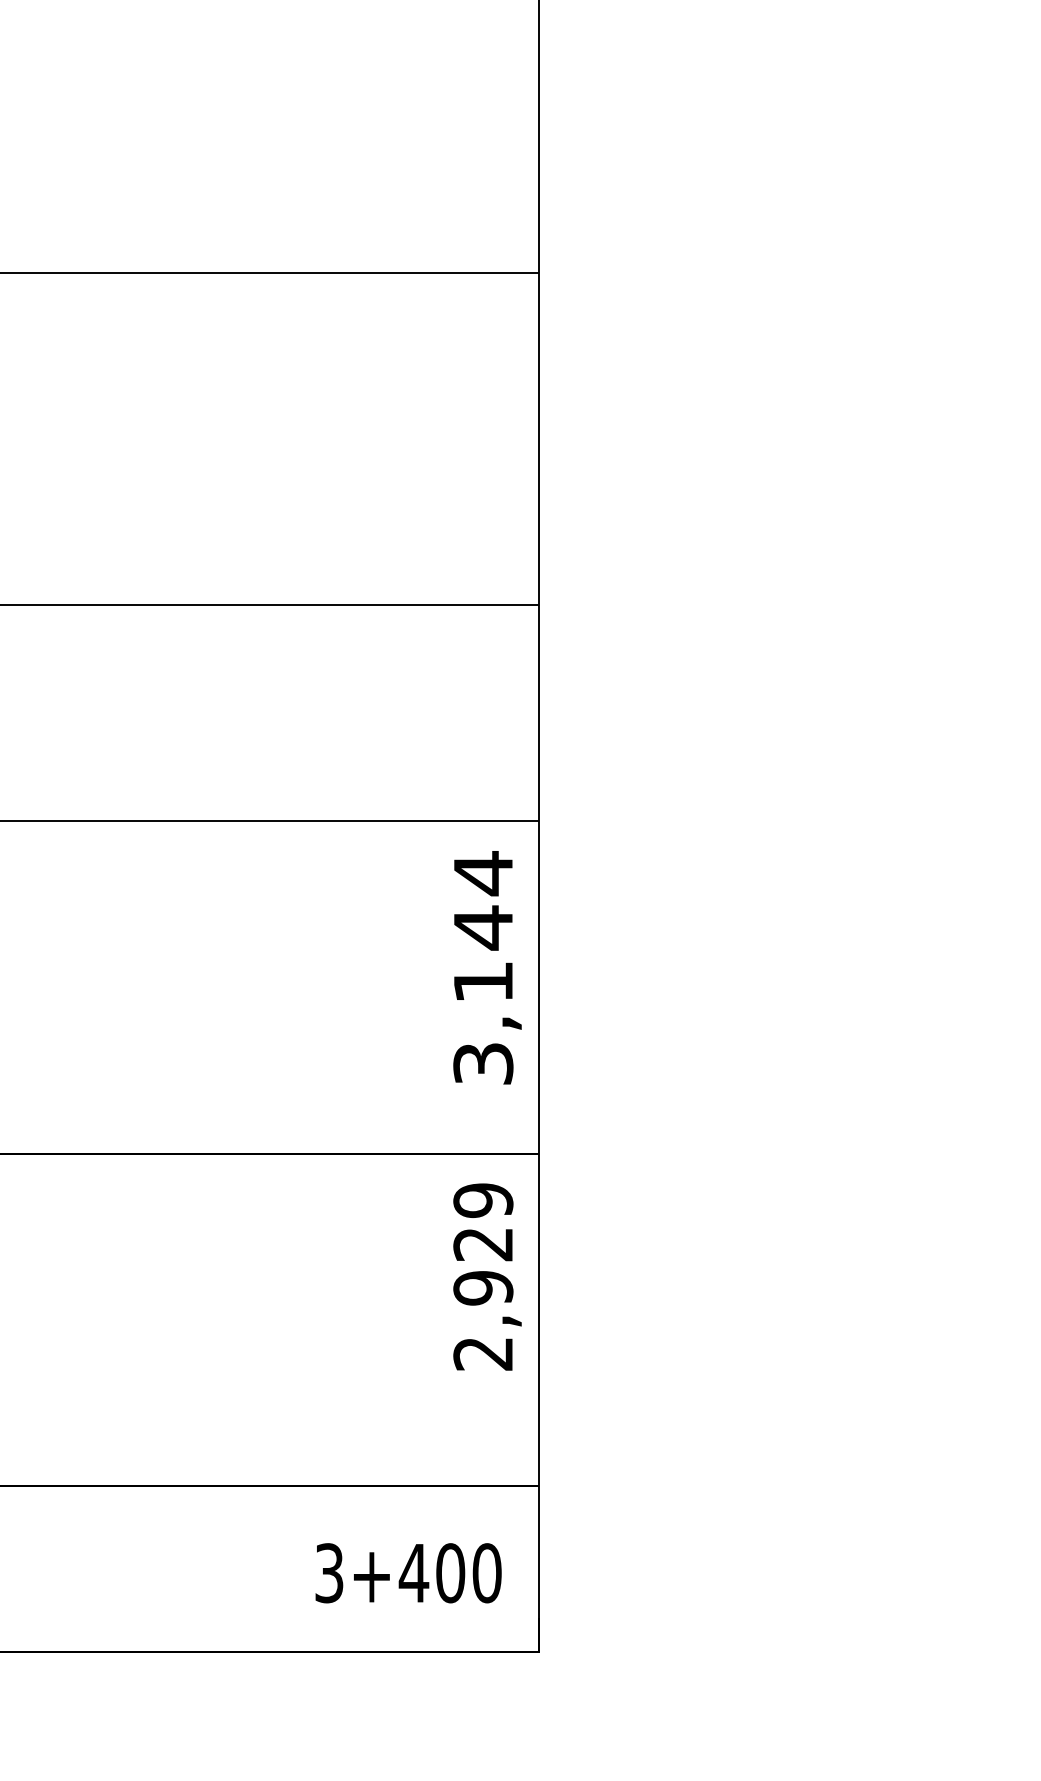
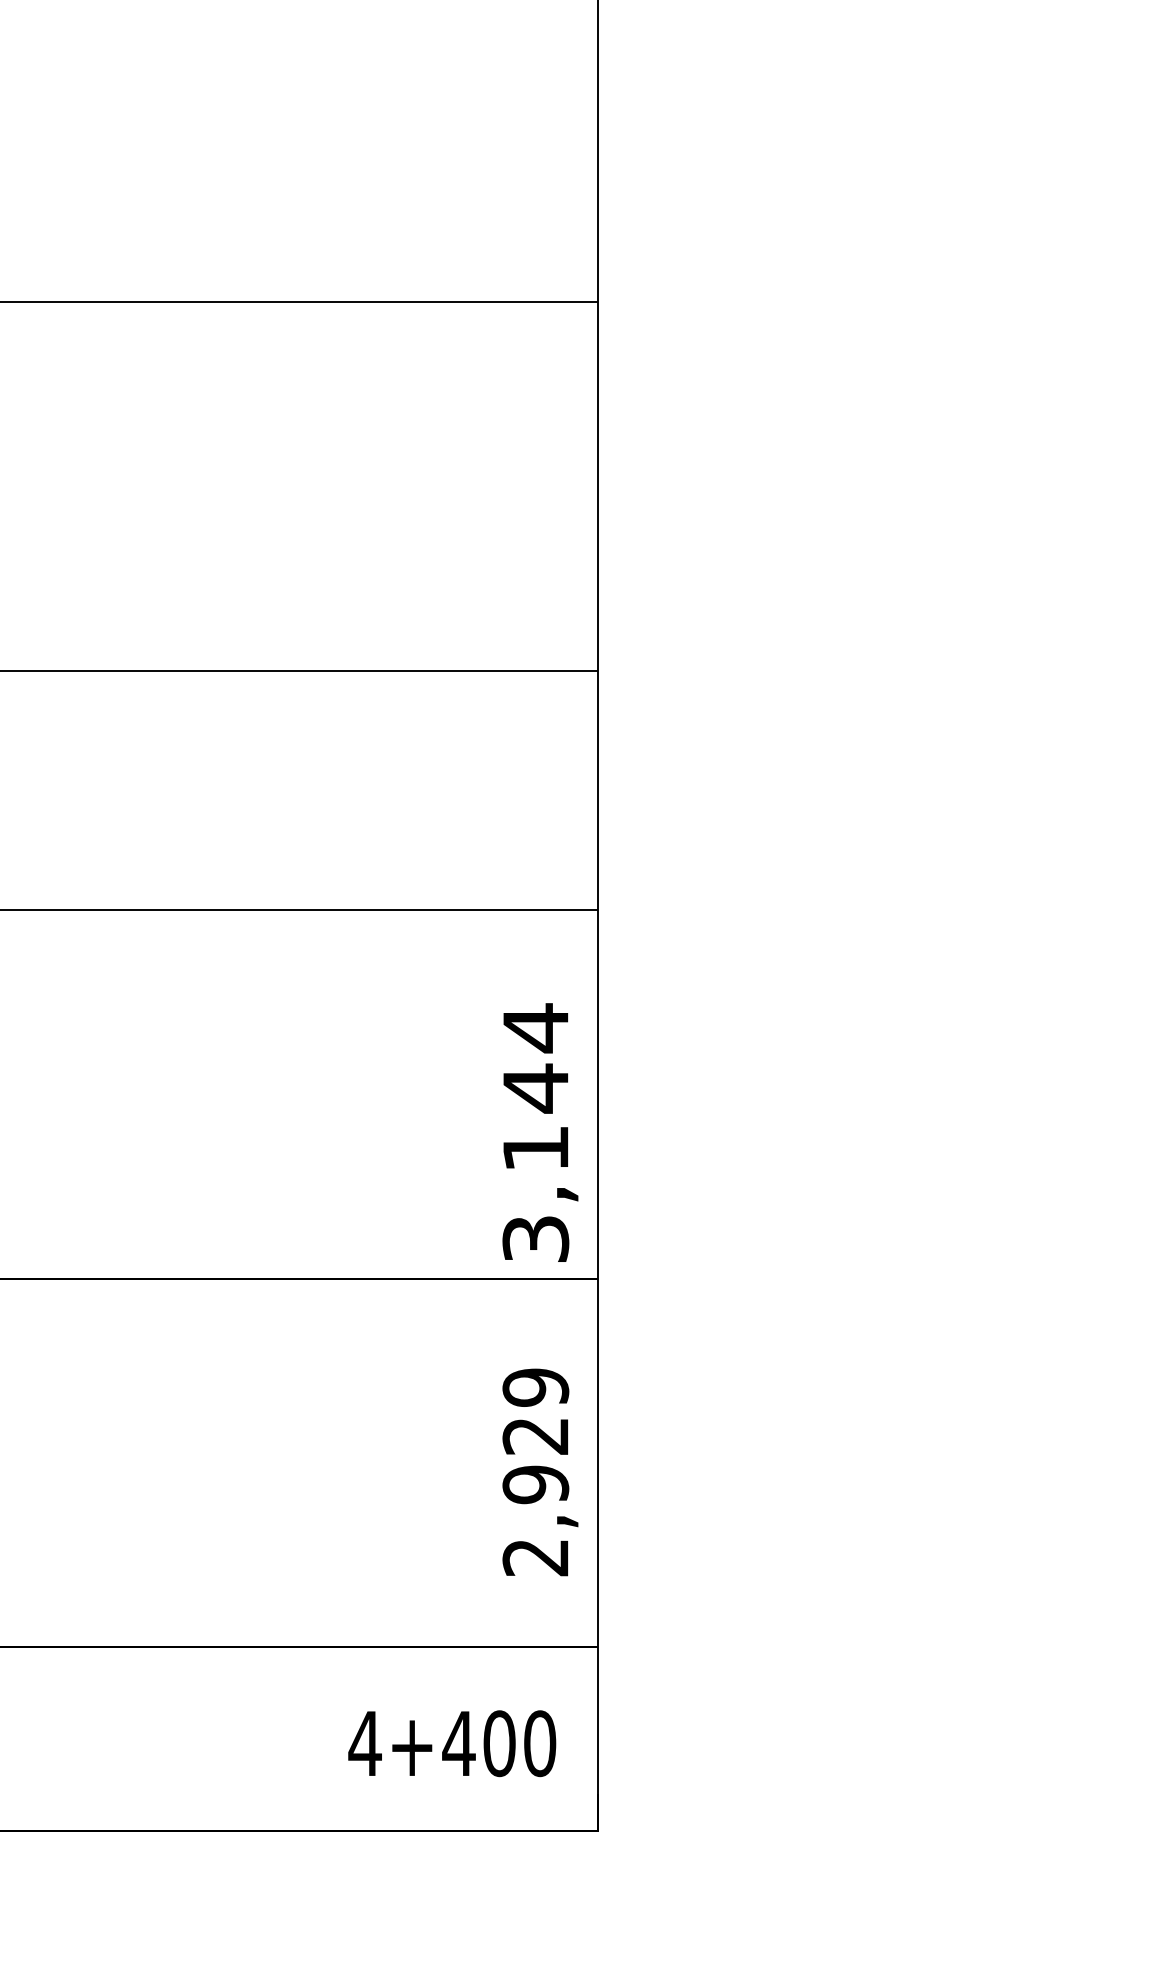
text: (487, 967) -> (540, 1132), moved
text: (487, 1277) -> (540, 1472), moved
text: (328, 1573) -> (364, 1743), 3+400 -> 4+400

